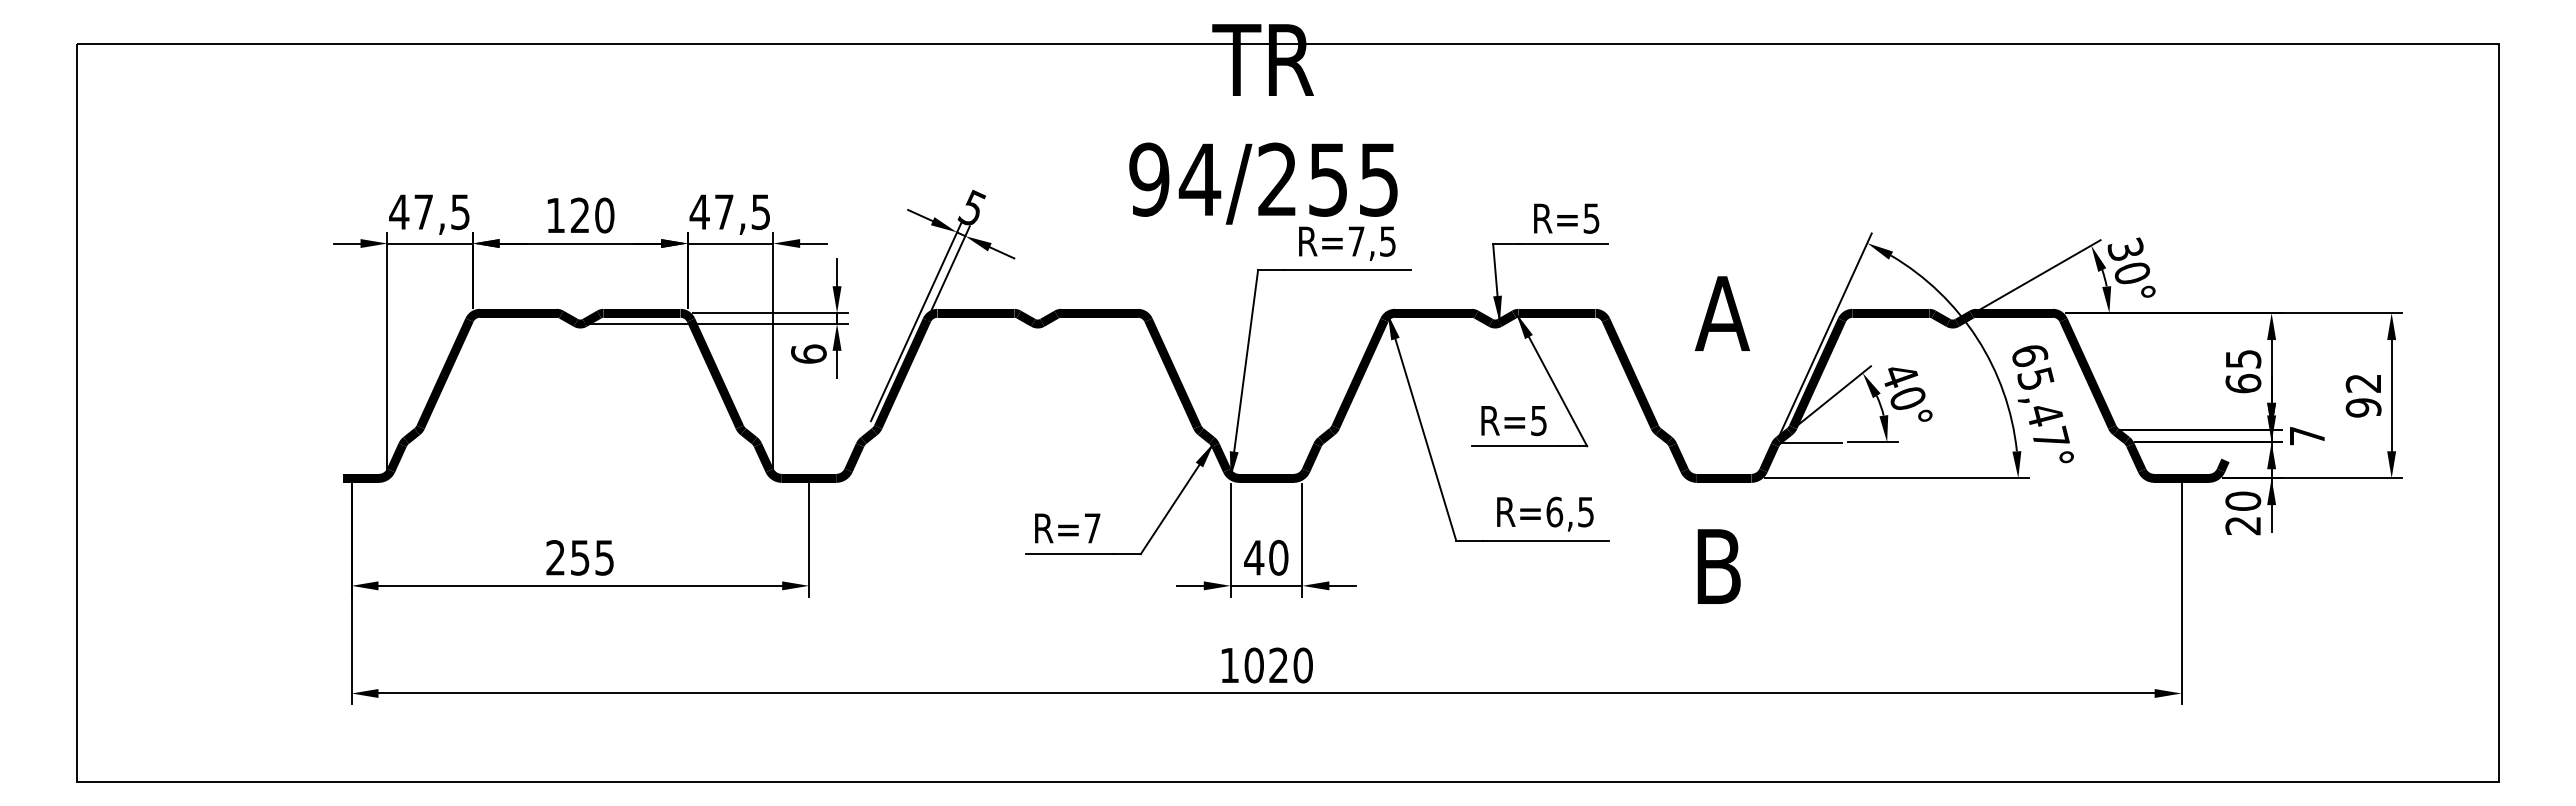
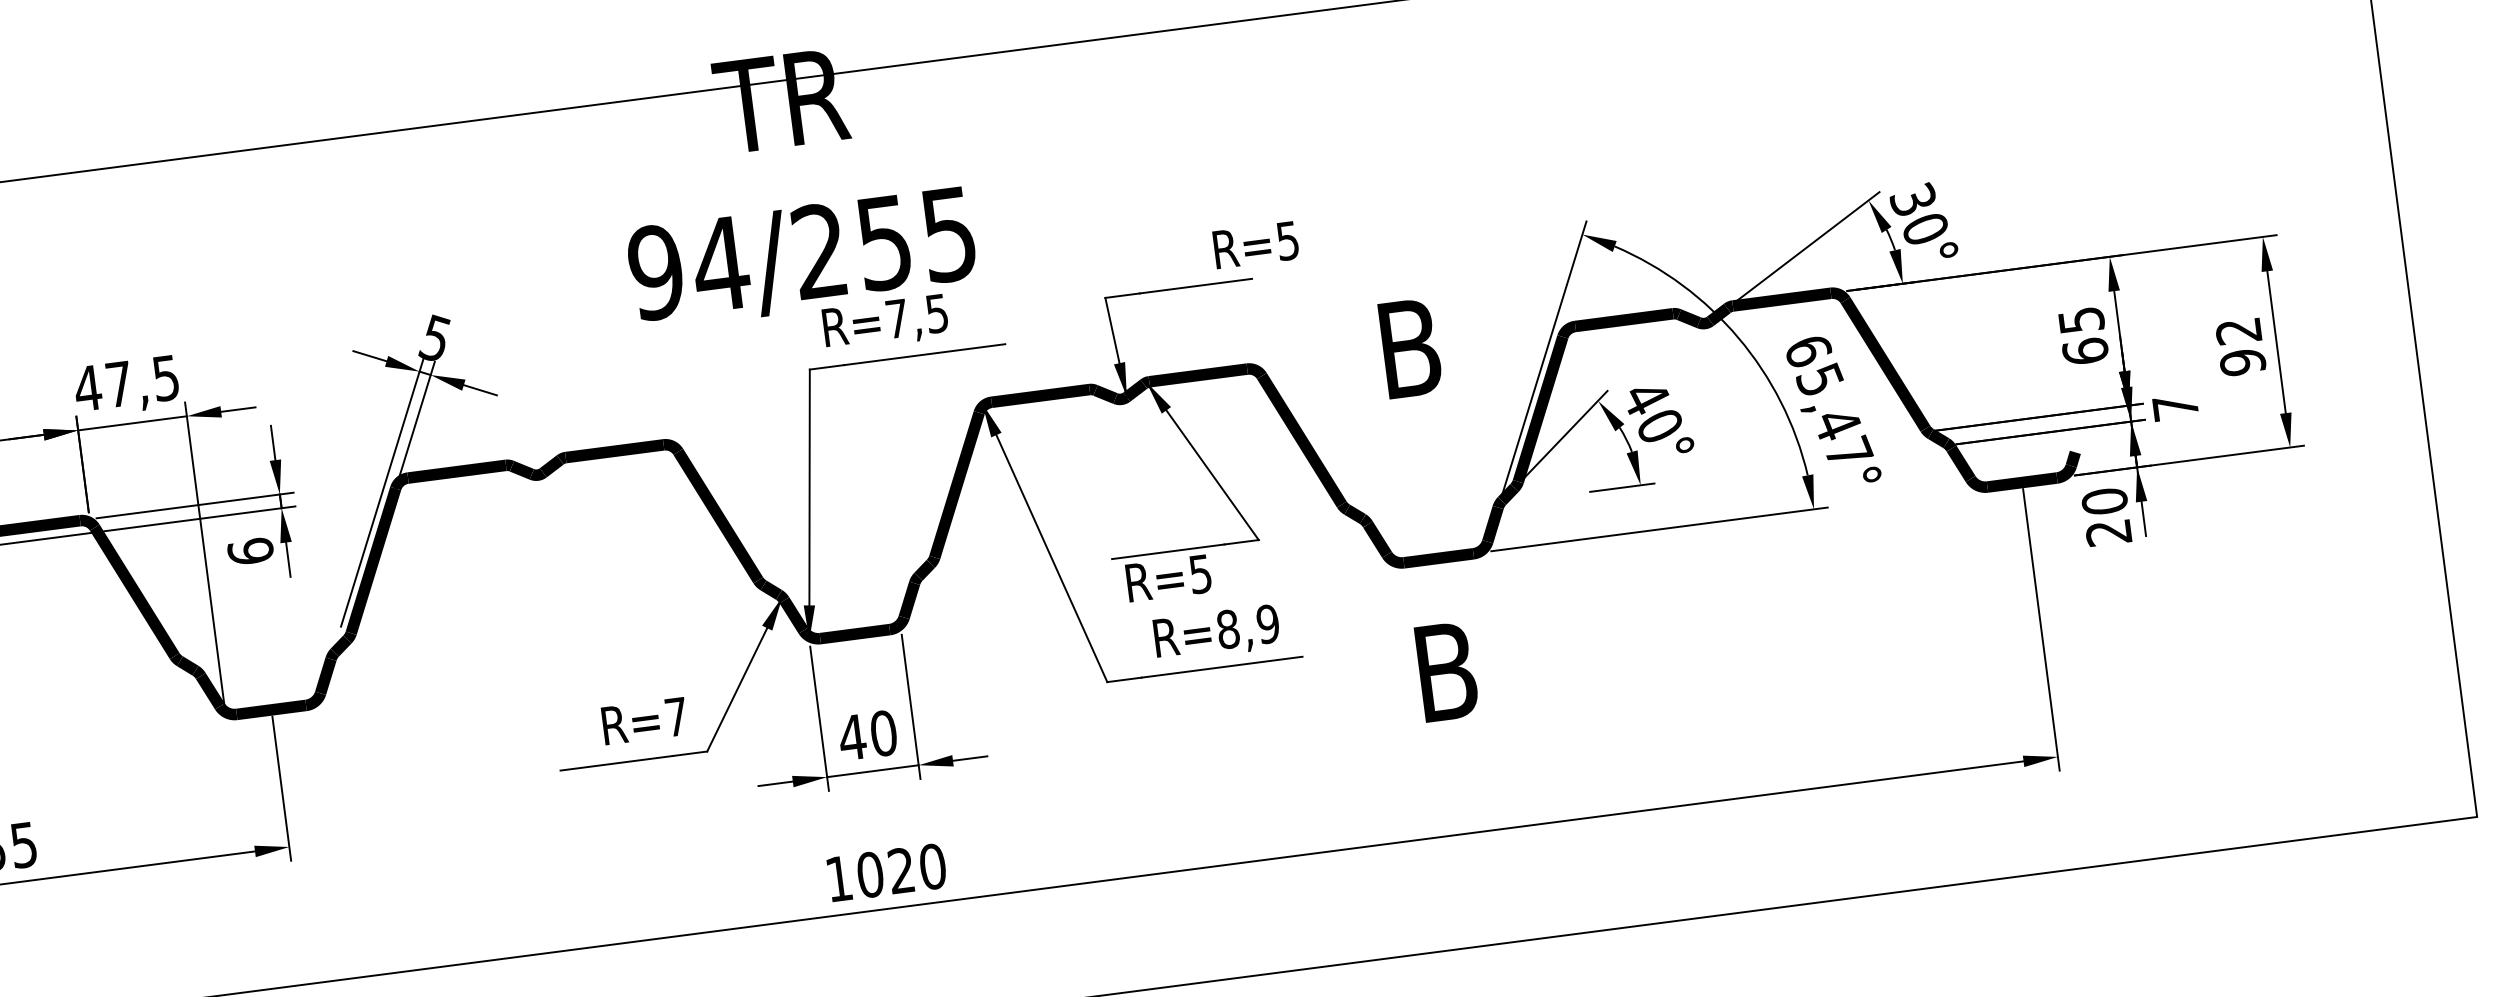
text: (1566, 218) -> (1255, 244), moved
text: (1347, 243) -> (885, 322), moved
text: (1721, 313) -> (1408, 348), A -> B
text: (1513, 421) -> (1168, 579), moved
line: (1809, 442) -> (1541, 498), removed
text: (1570, 511) -> (1248, 626), R=6,5 -> R=8,9
text: (1067, 528) -> (644, 721), moved

